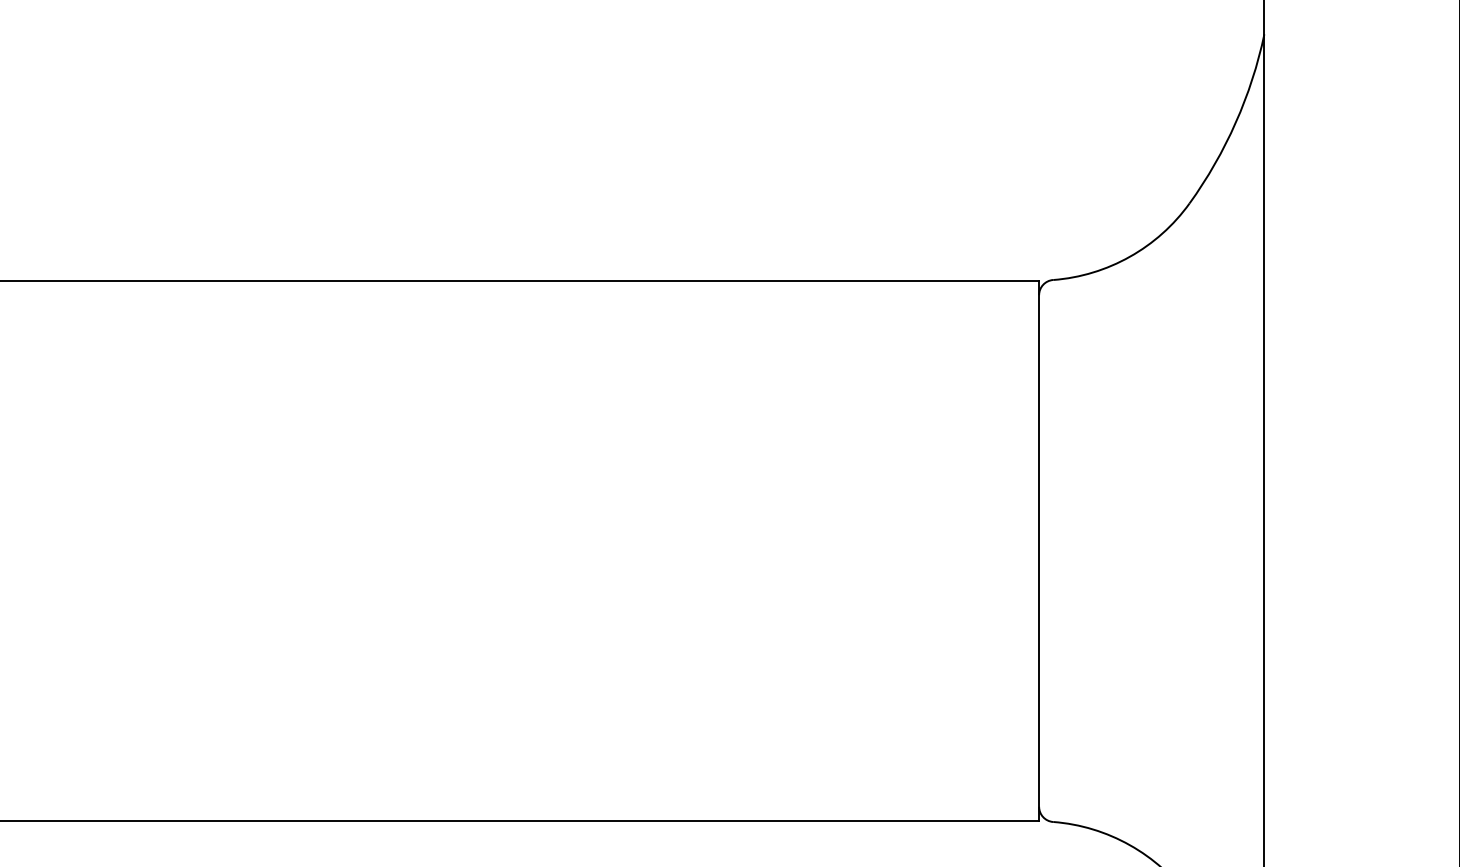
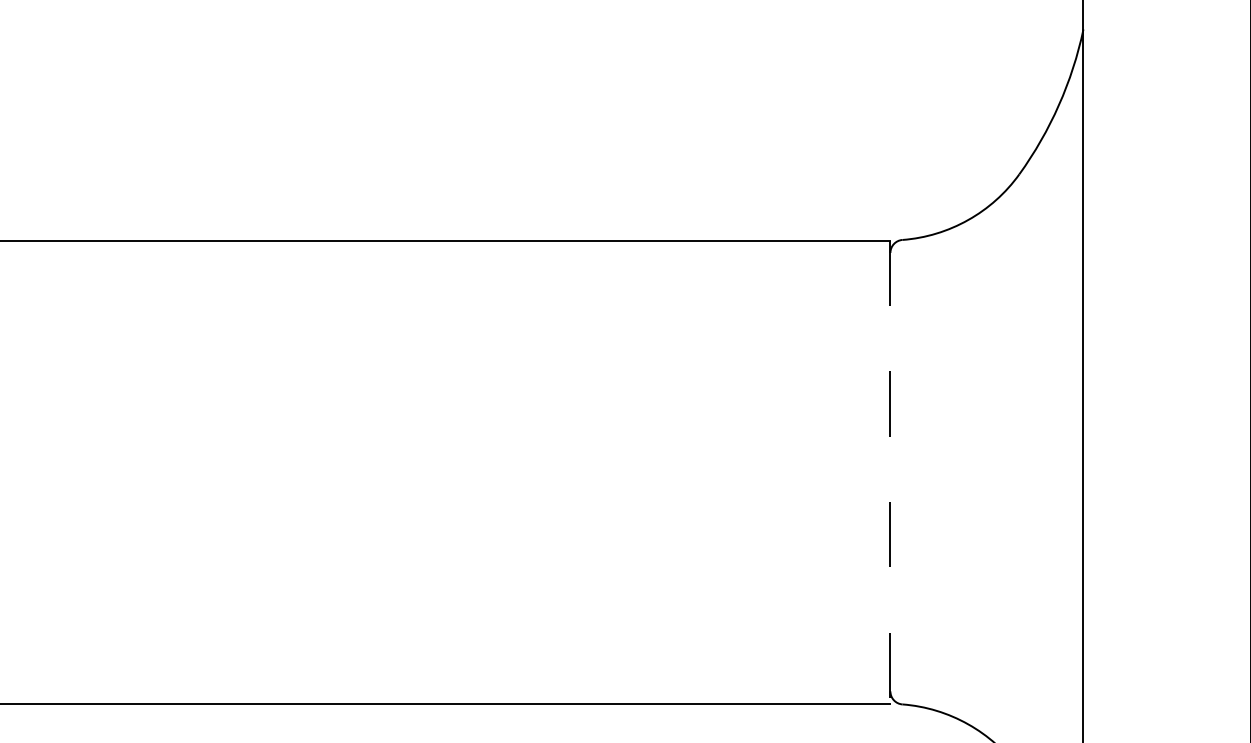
line: (1039, 551) -> (890, 472), solid -> dashed

